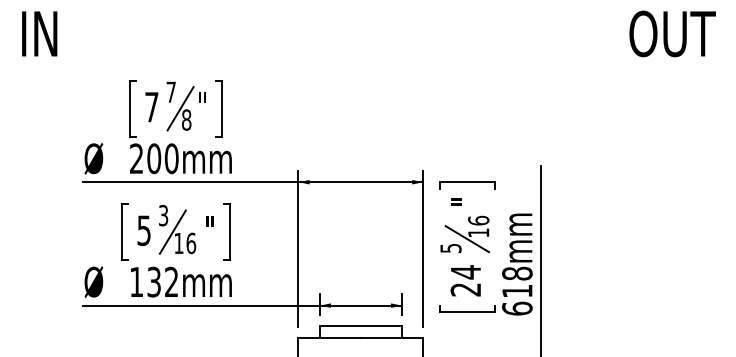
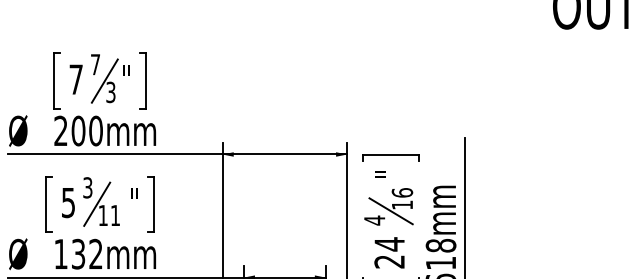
text: (186, 119) -> (110, 91), 8 -> 3
text: (191, 243) -> (115, 215), 16 -> 11
text: (450, 248) -> (374, 220), 5 -> 4

